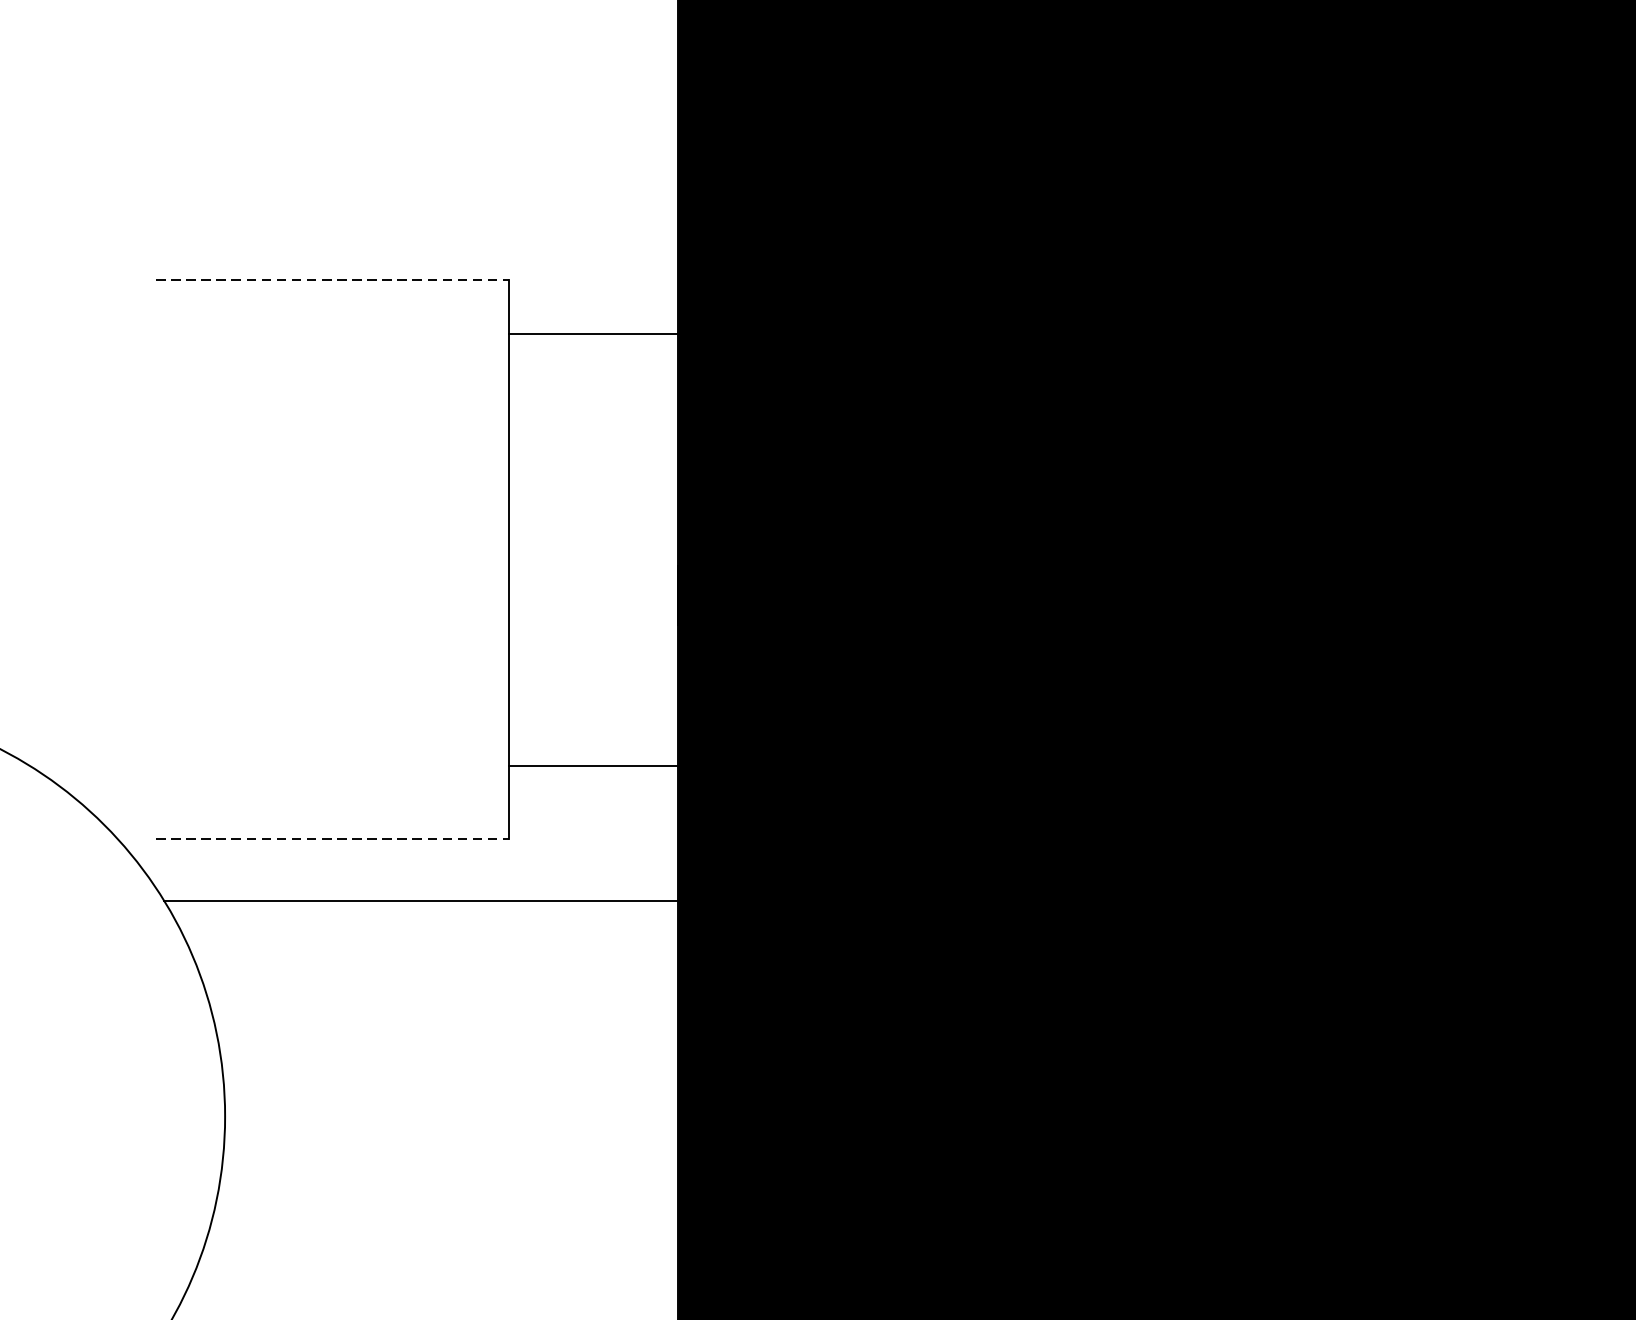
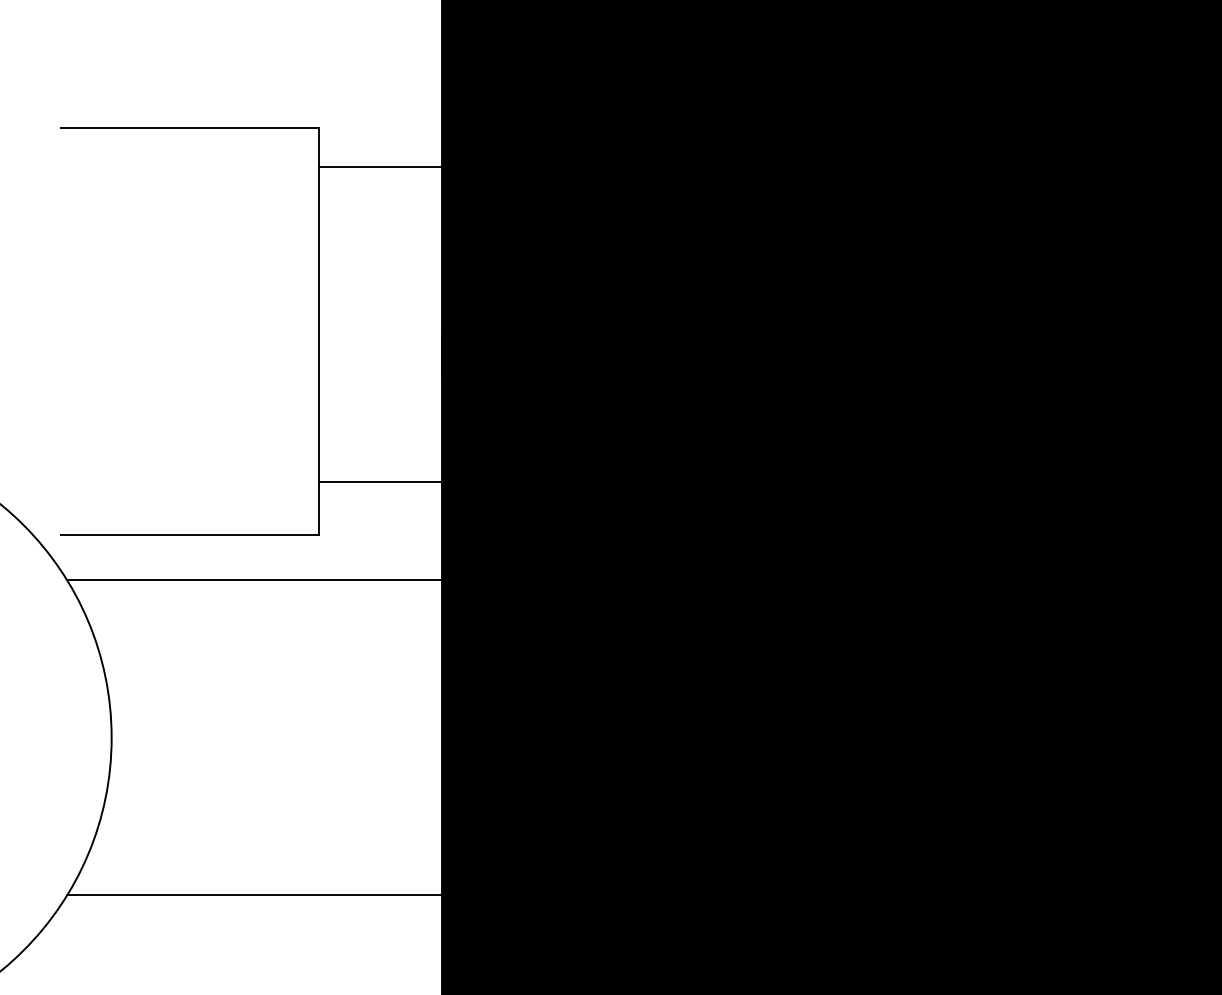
line: (333, 279) -> (190, 127), dashed -> solid
line: (333, 837) -> (190, 534), dashed -> solid

